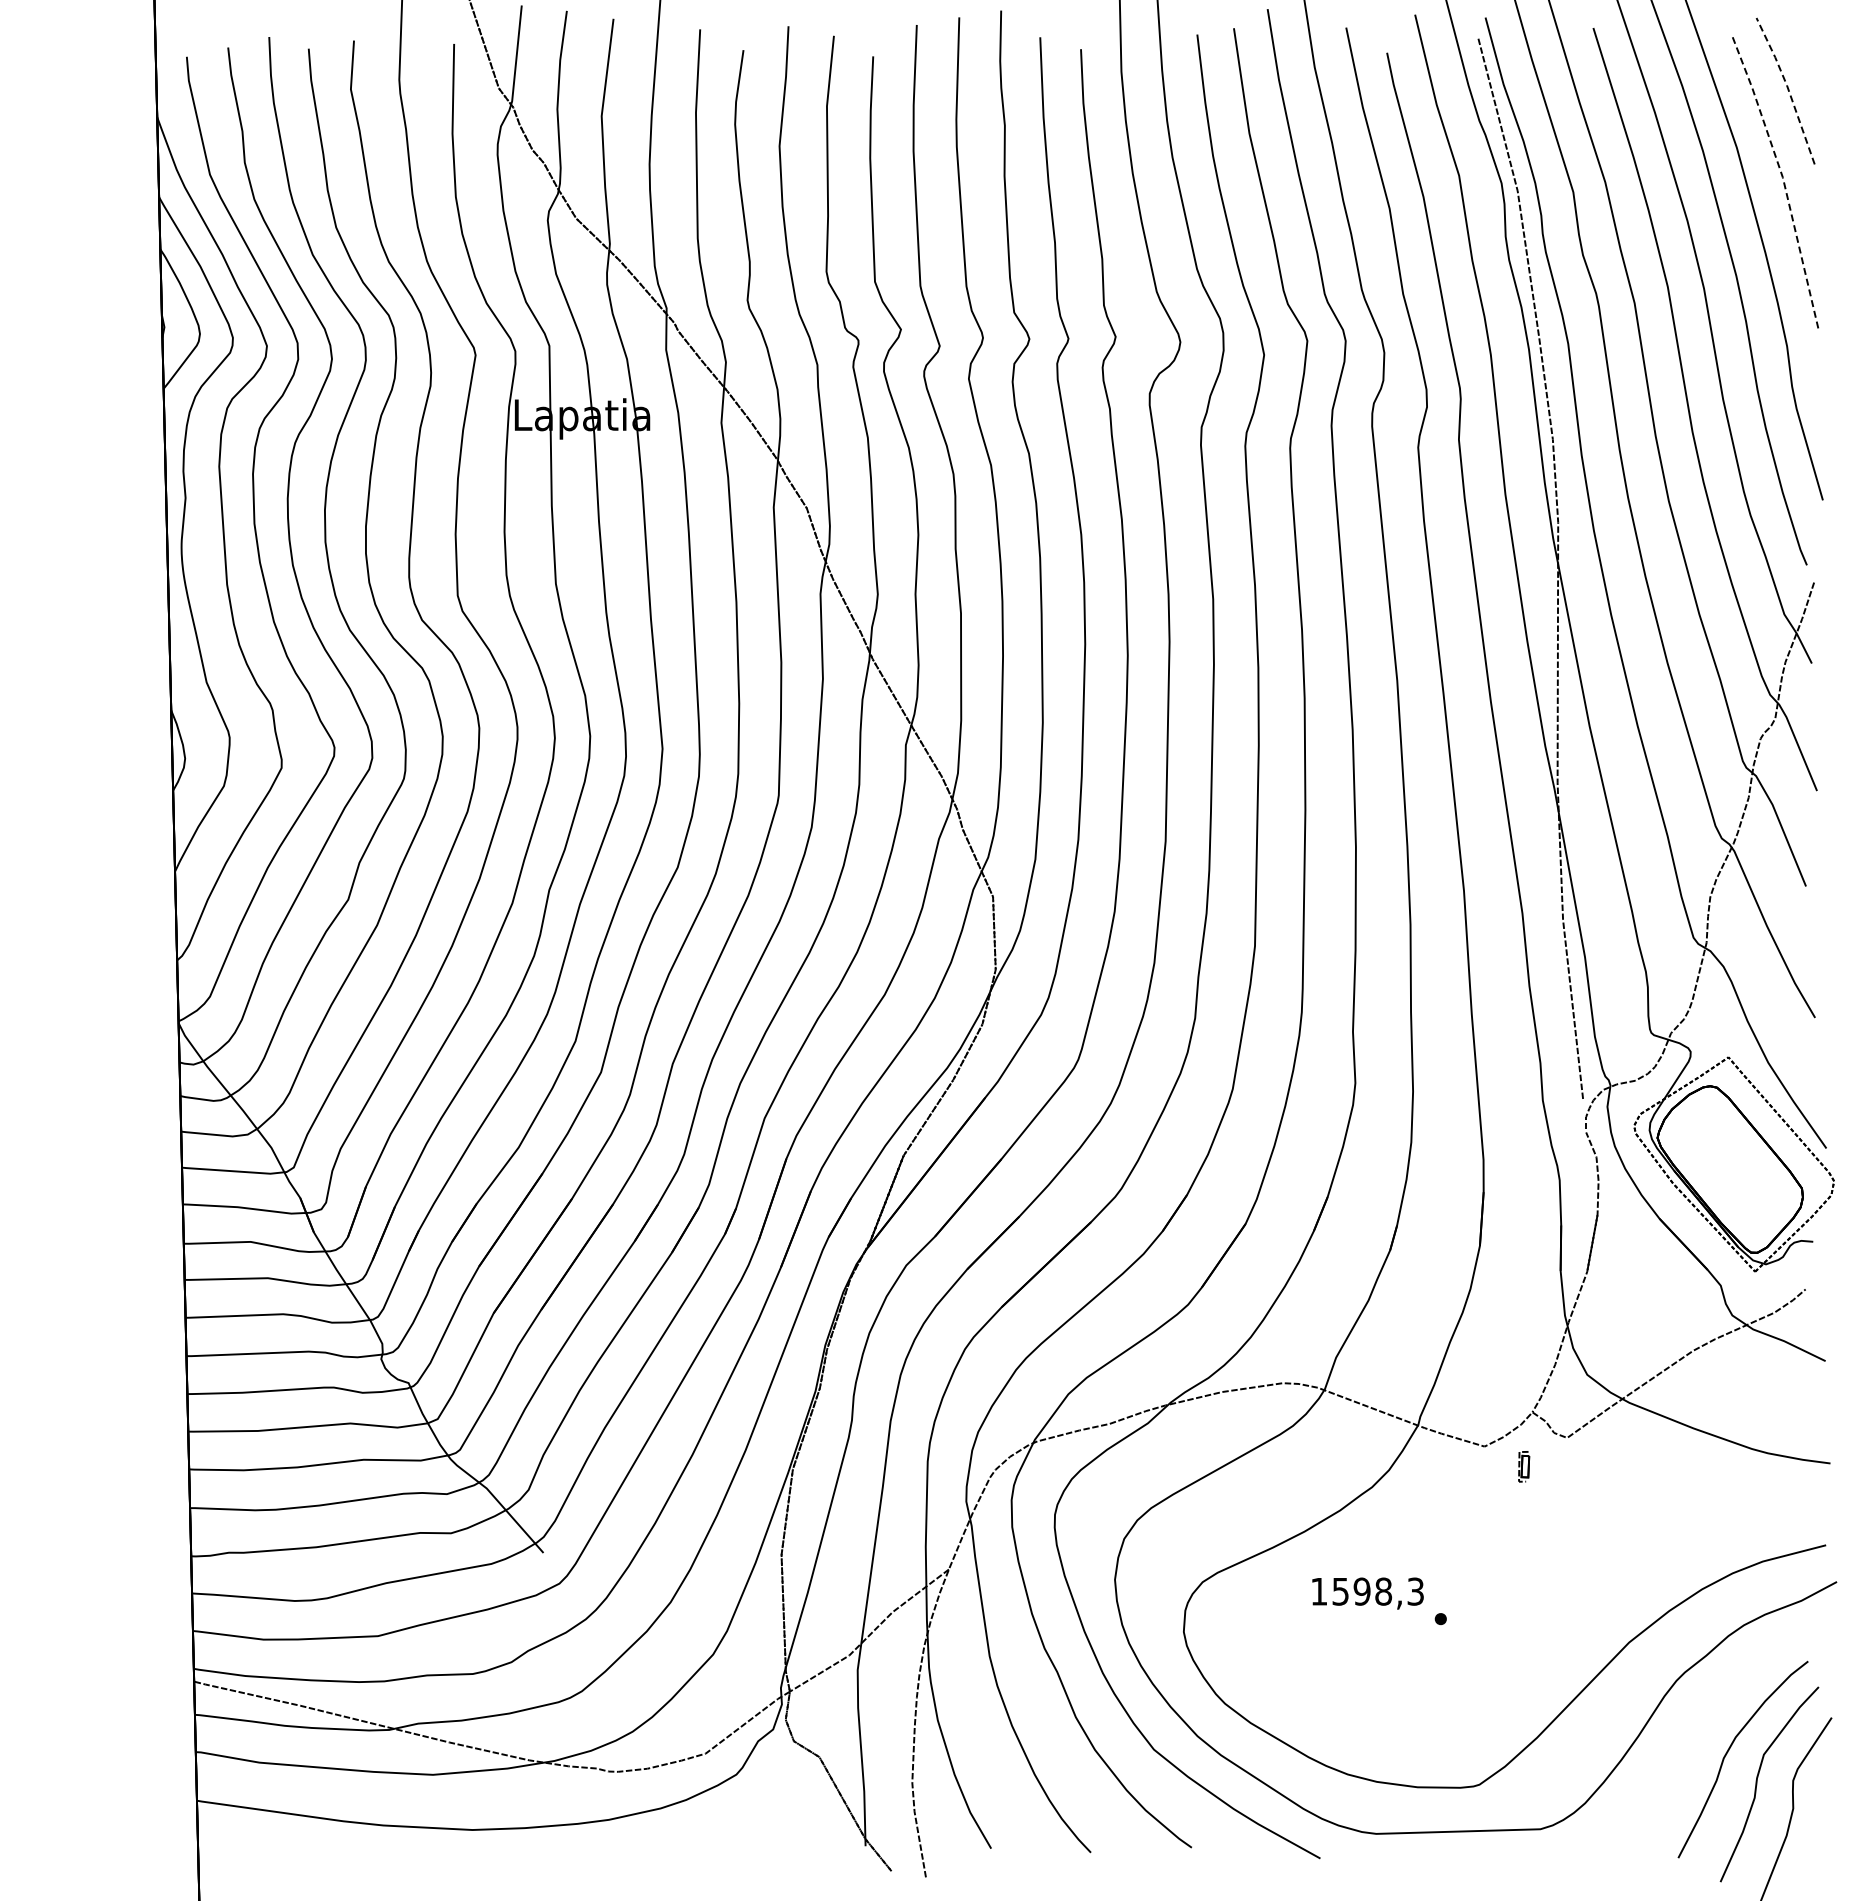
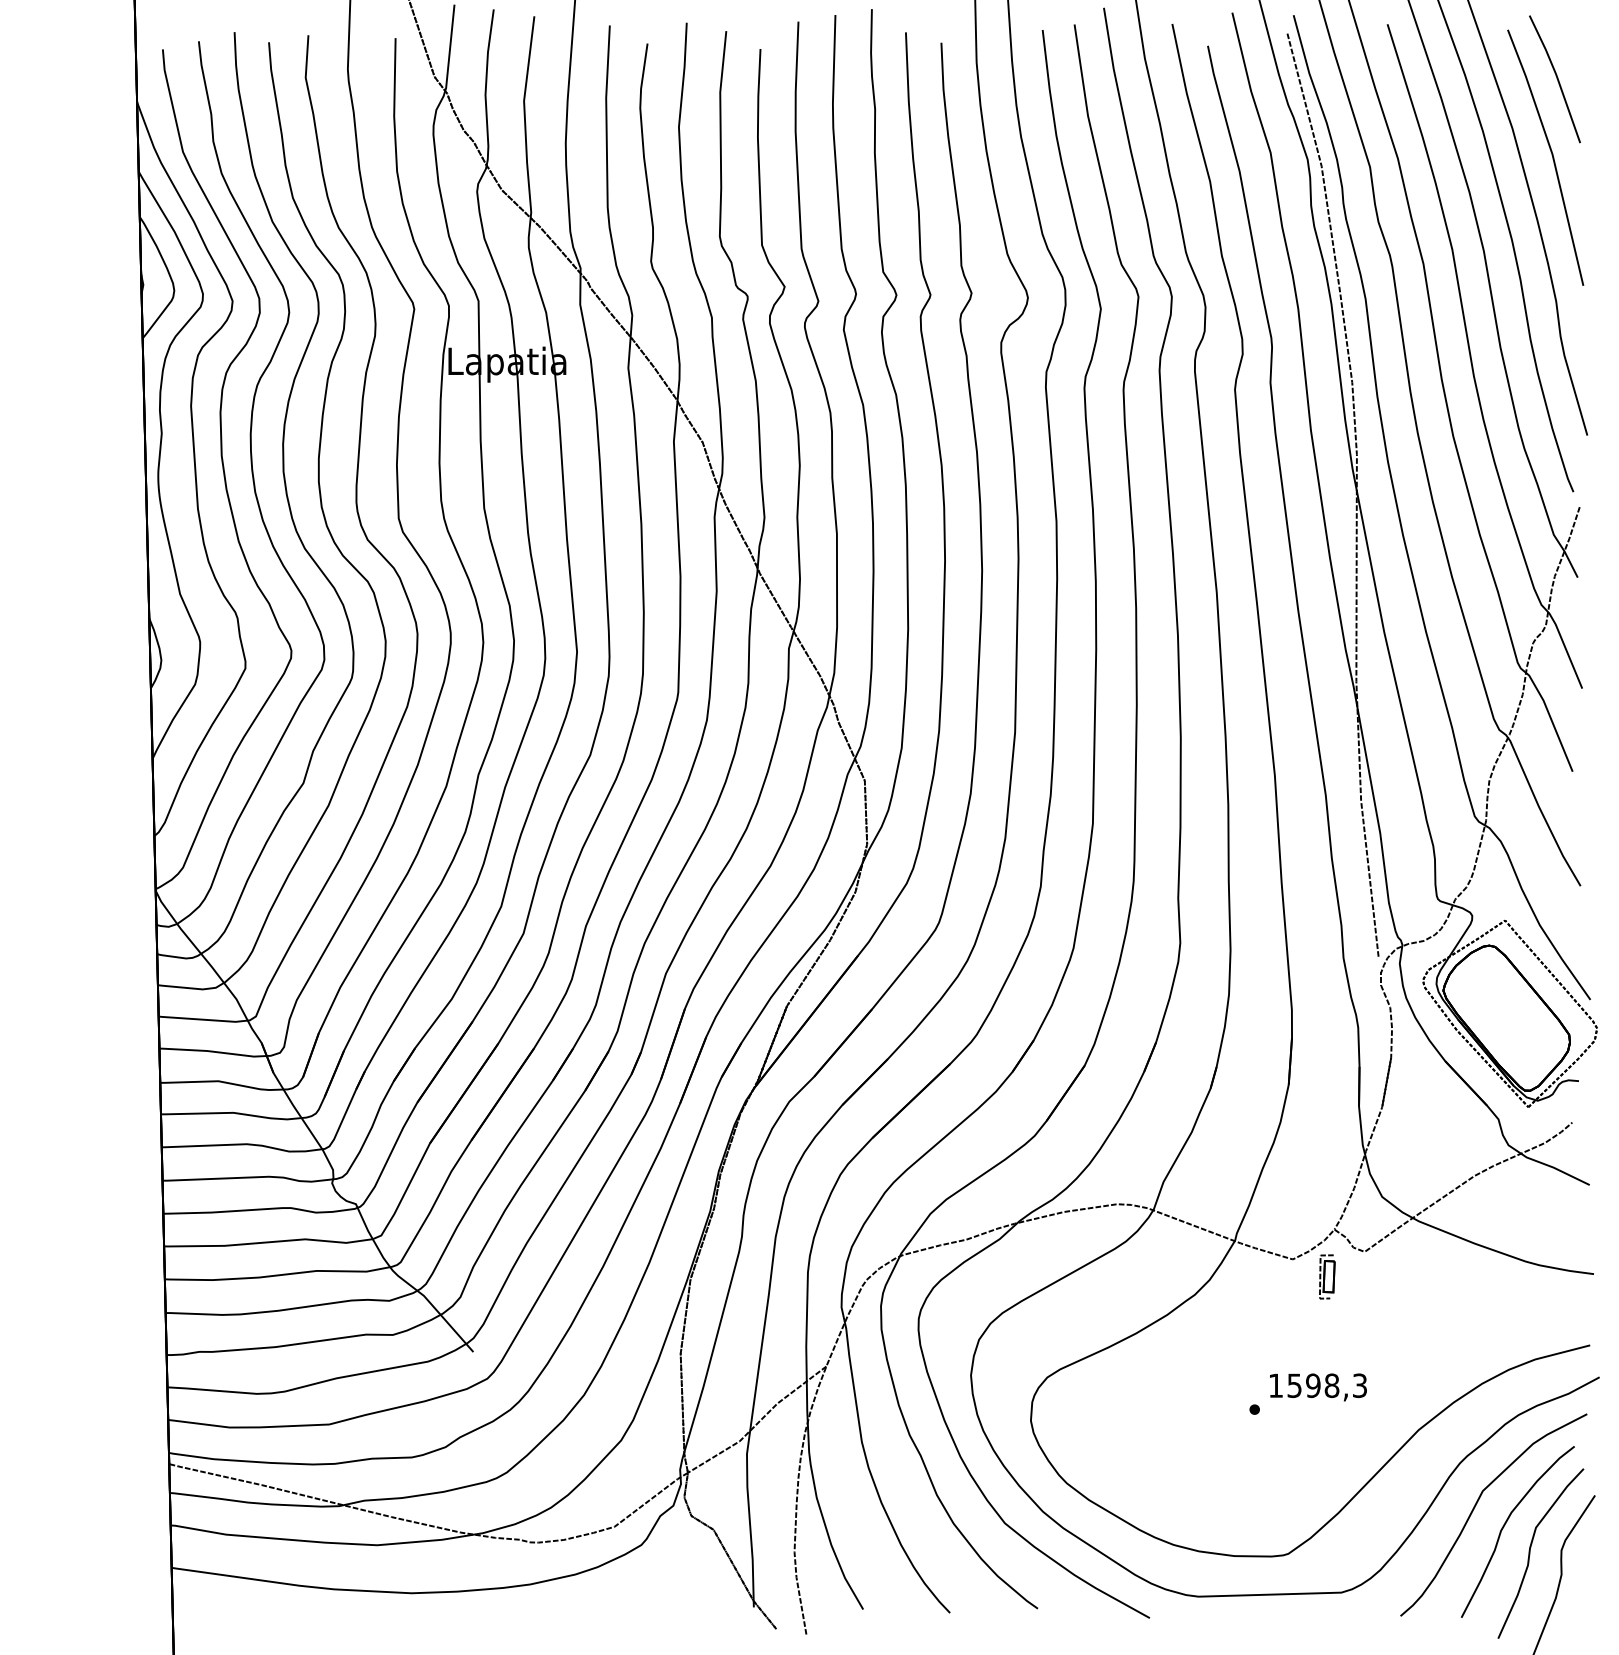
line: (1788, 88) -> (1557, 76), dashed -> solid
line: (1782, 177) -> (1552, 154), dashed -> solid
part: (1523, 1466) -> (1326, 1276), size x1.67
text: (1367, 1593) -> (1317, 1387), moved
curve: (1695, 1729) -> (1476, 1505), added

